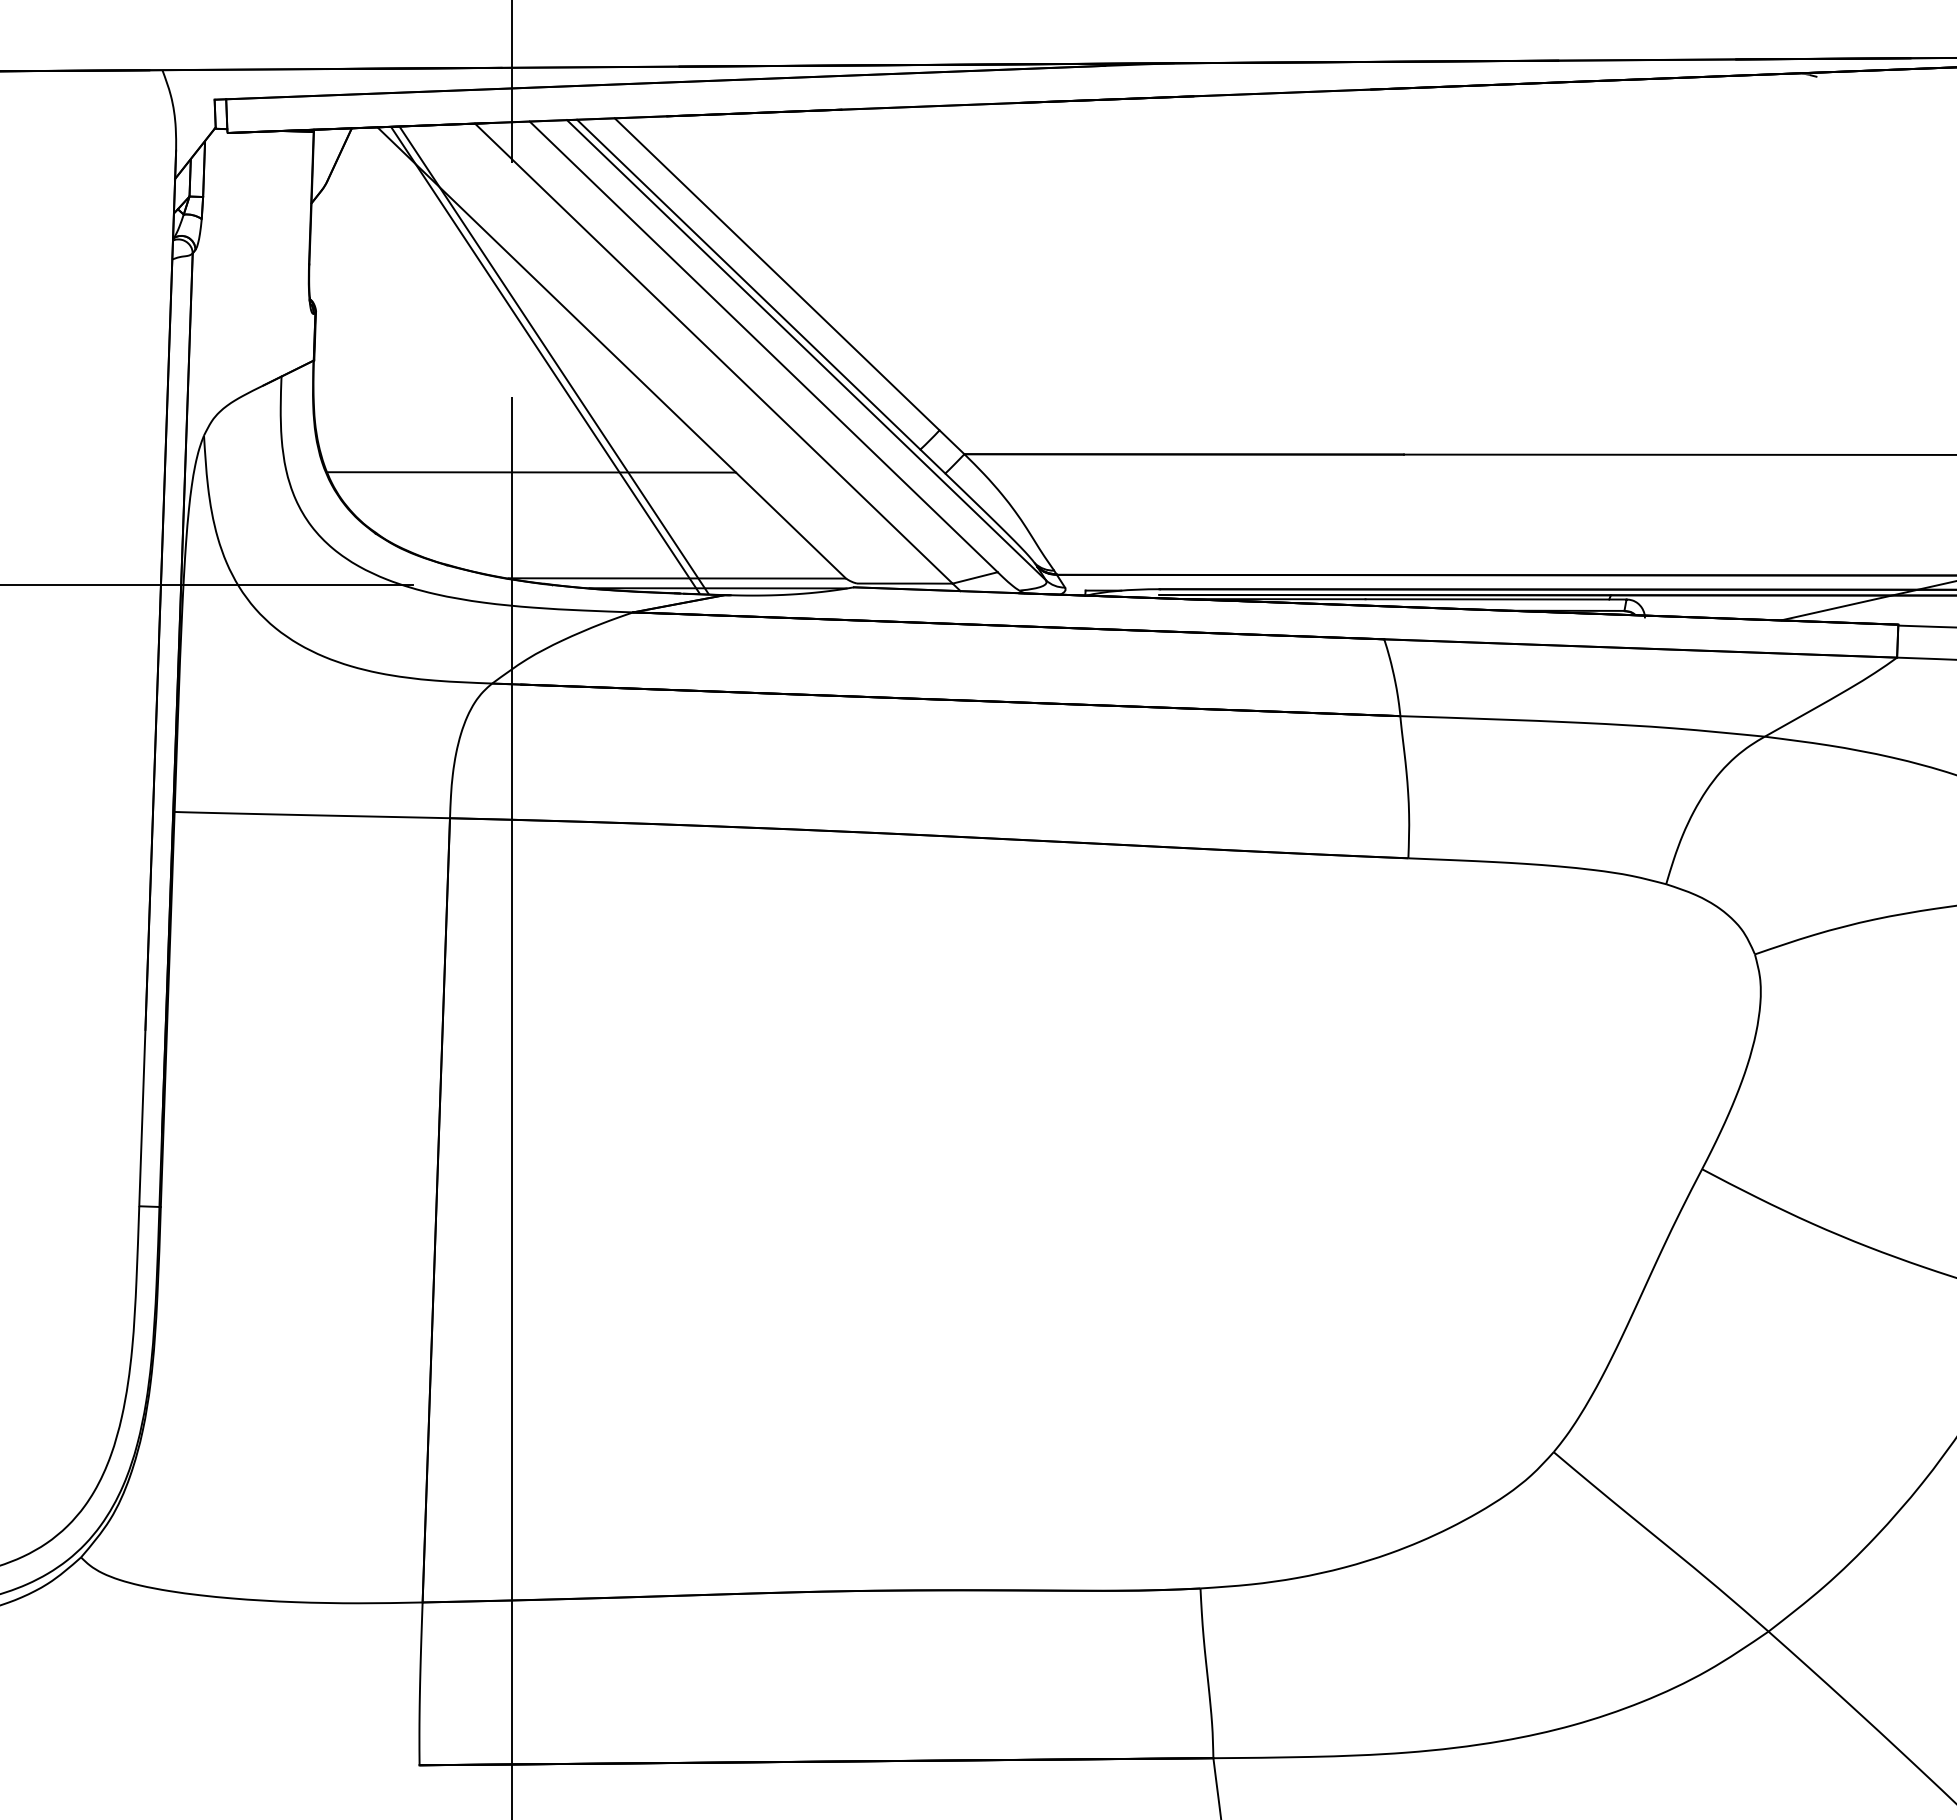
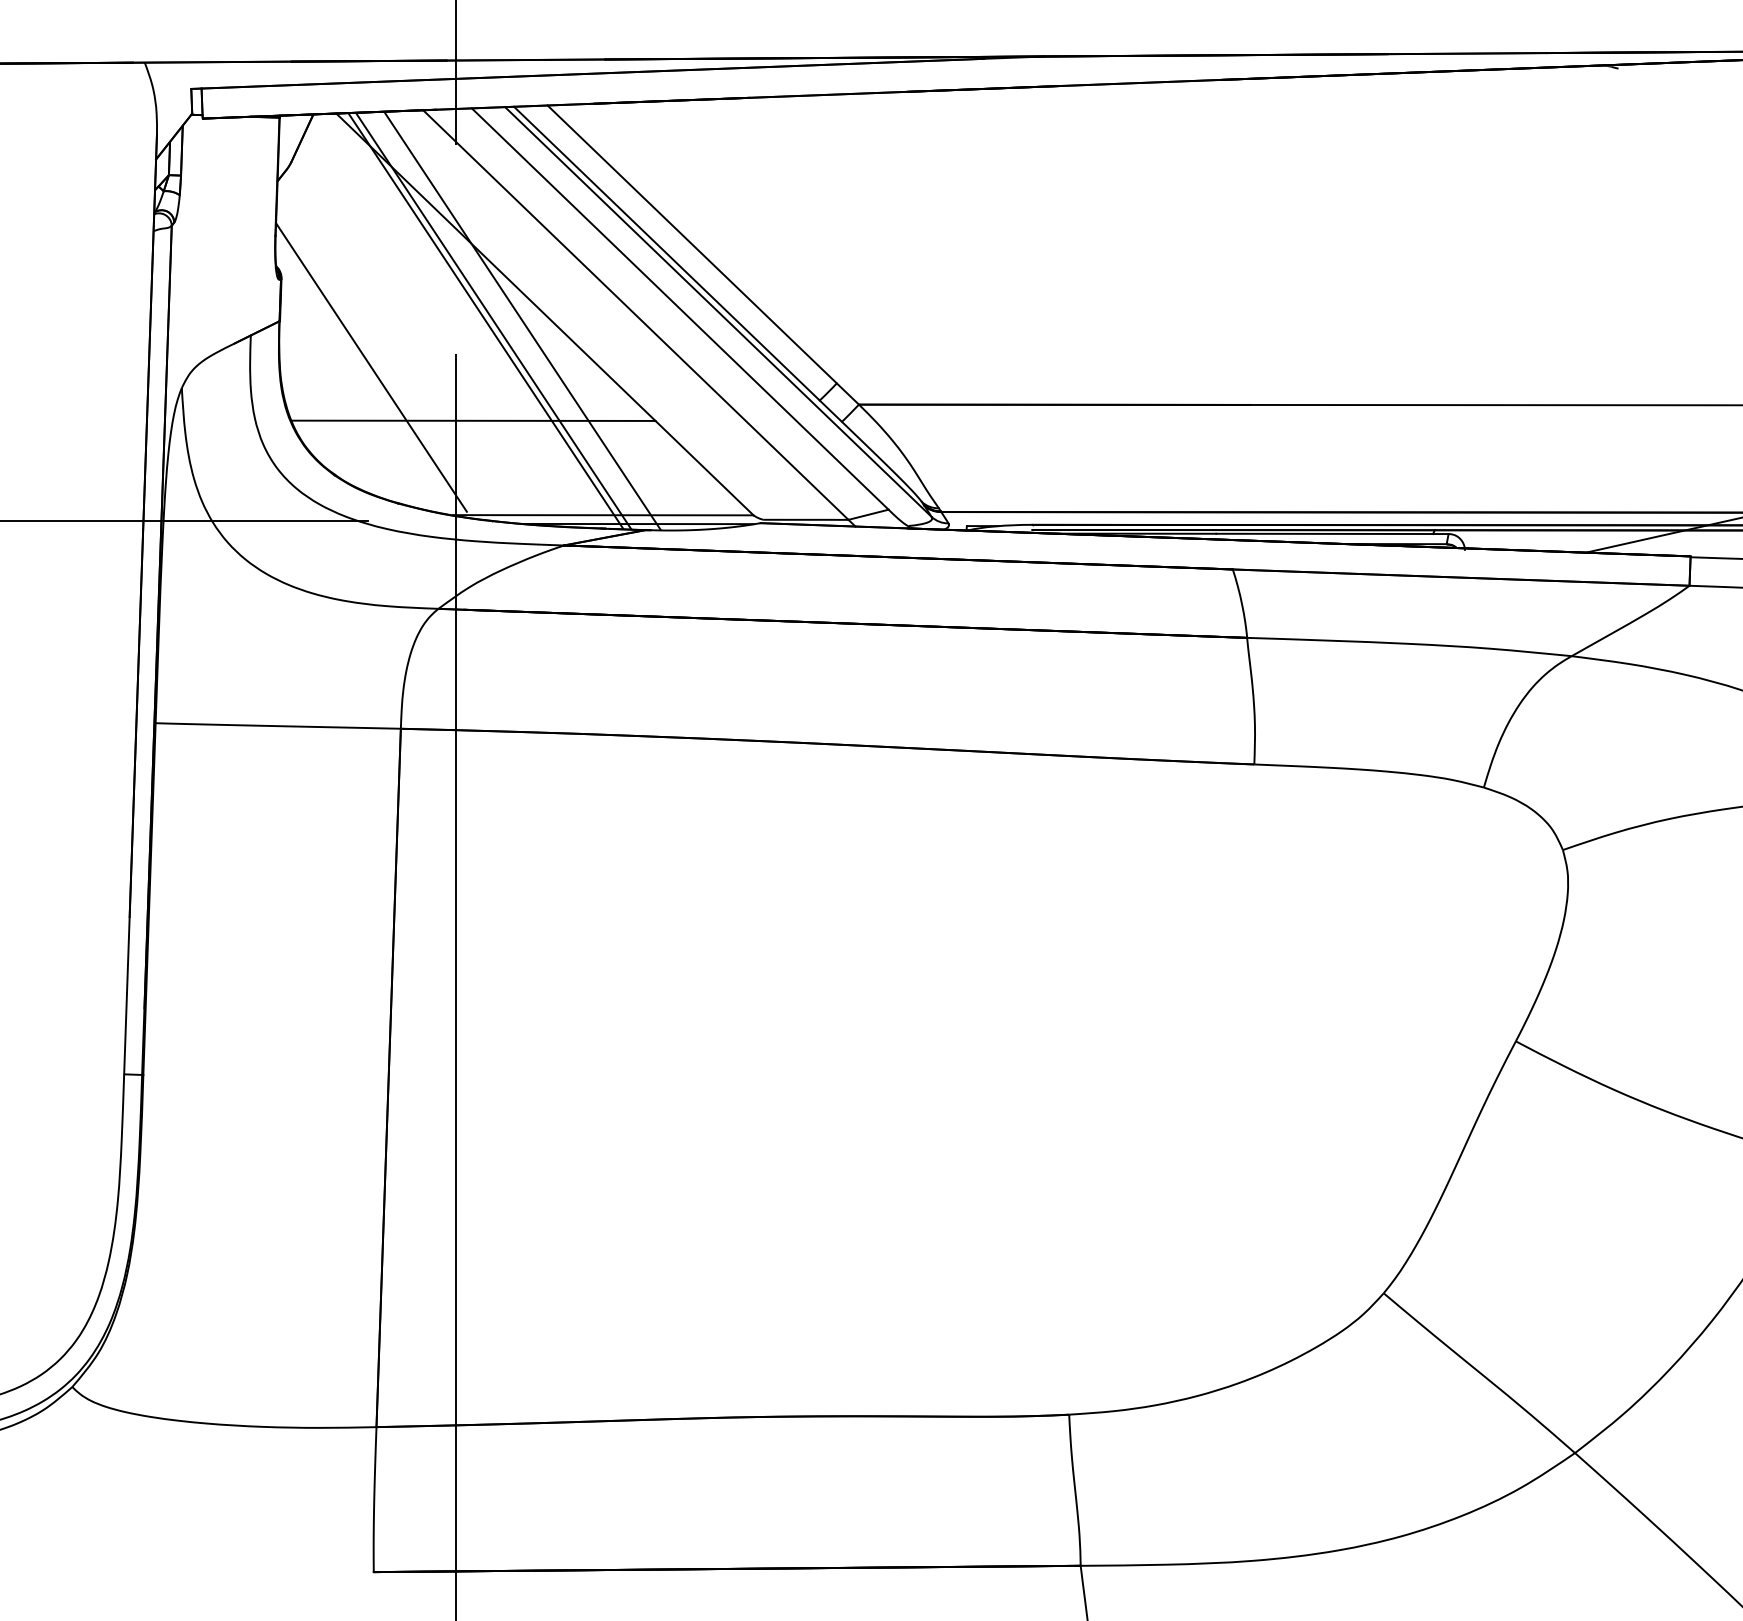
line: (586, 360) -> (522, 321), added
line: (416, 412) -> (371, 367), added

